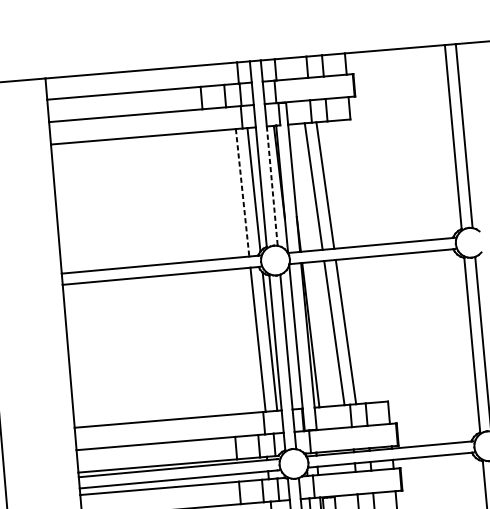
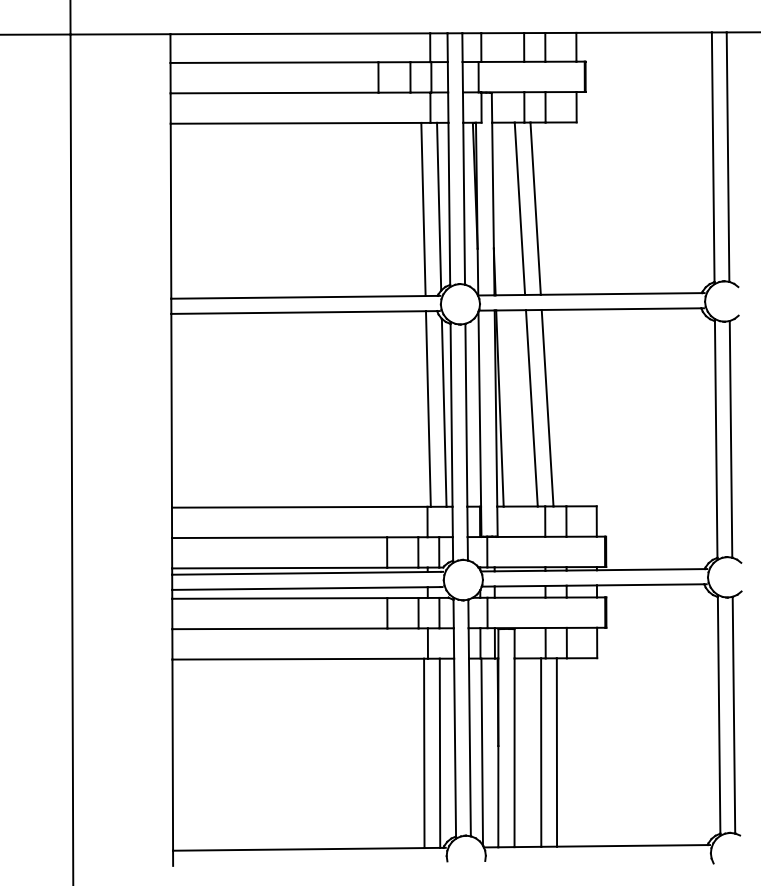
line: (272, 185) -> (464, 203), dashed -> solid
line: (242, 192) -> (423, 209), dashed -> solid

